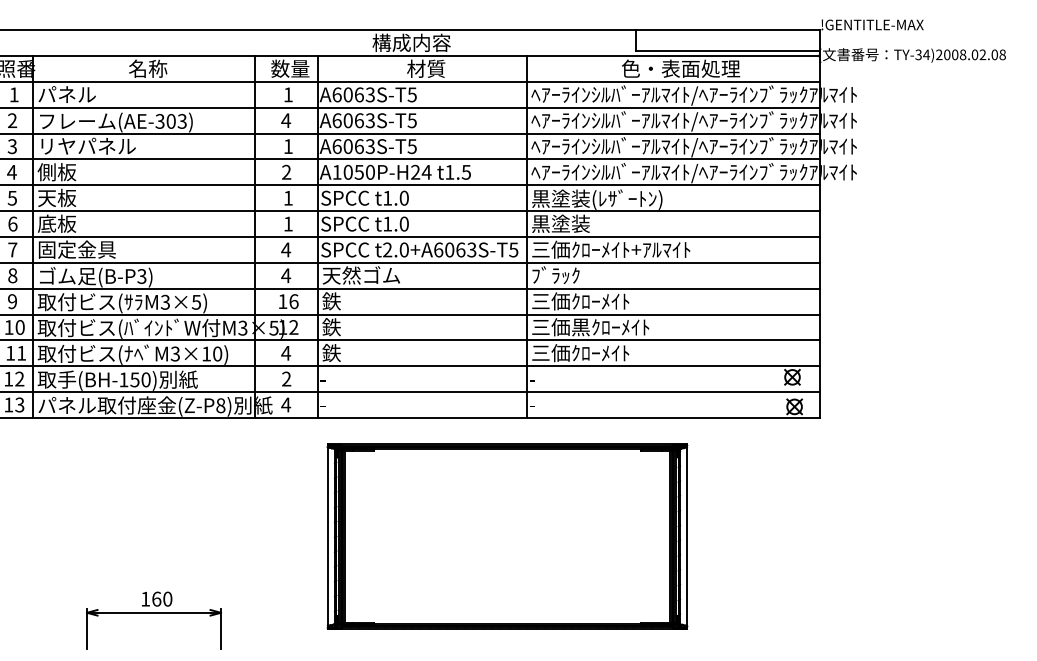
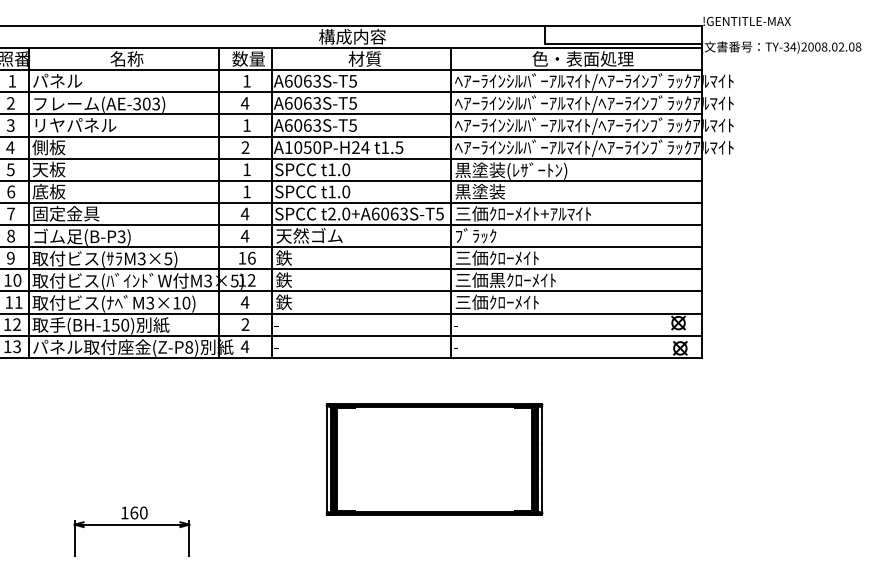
part: (507, 536) -> (434, 459), size x0.7

